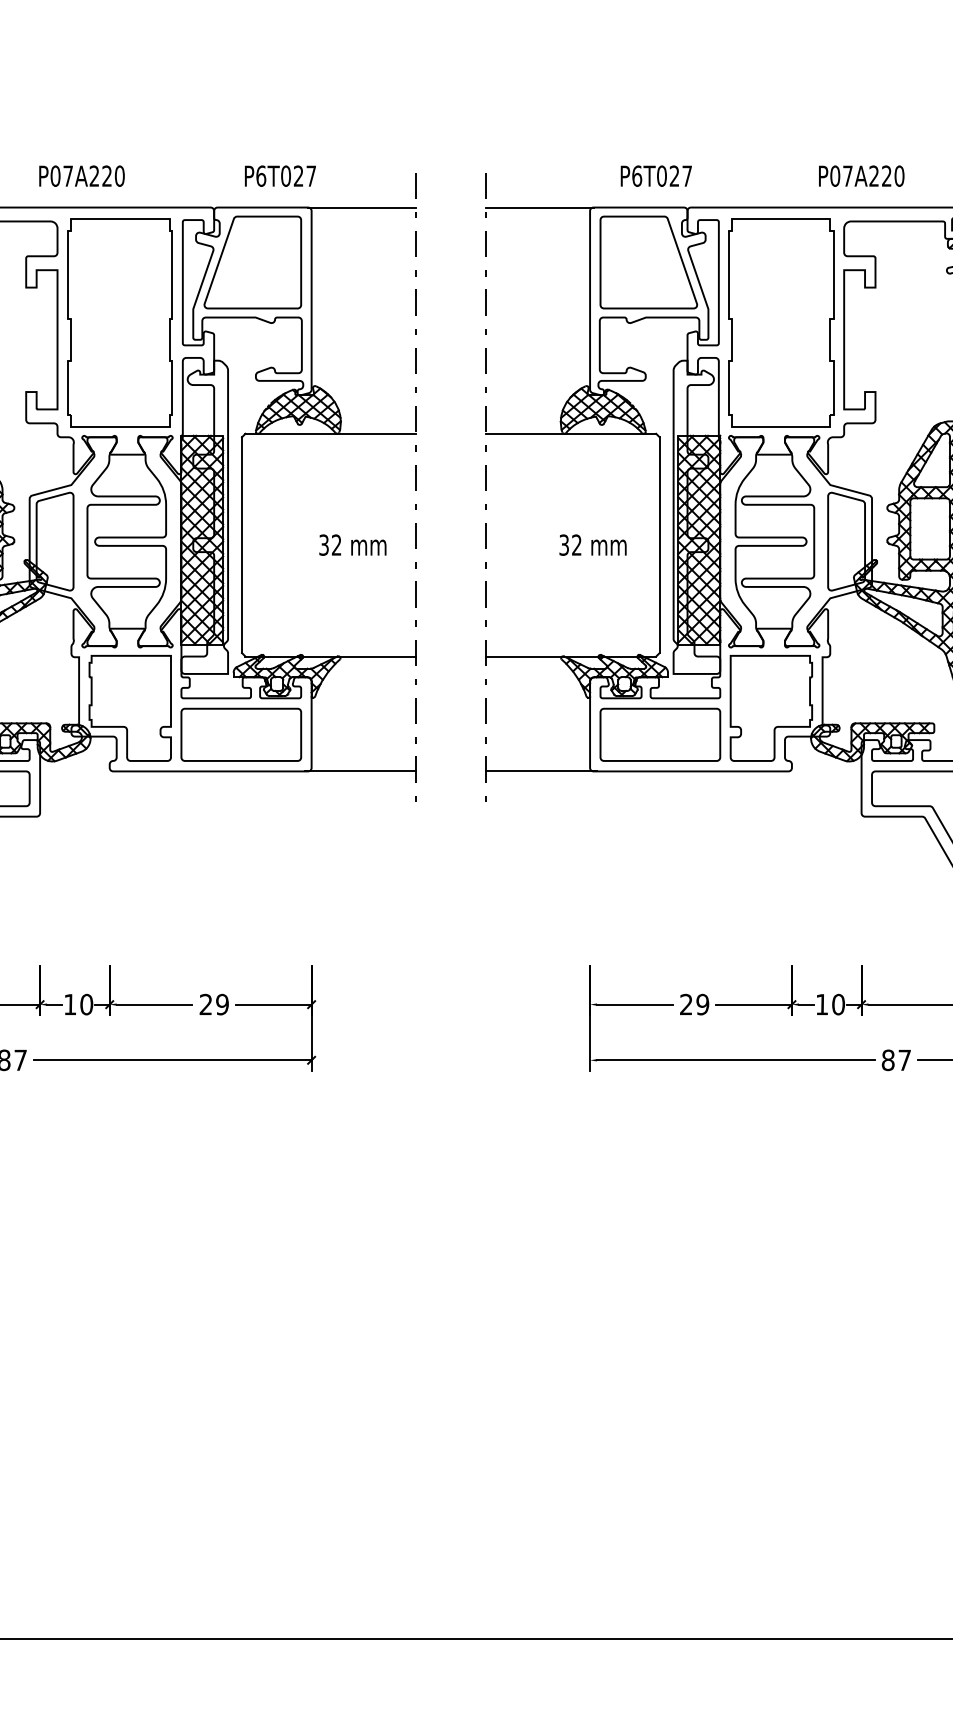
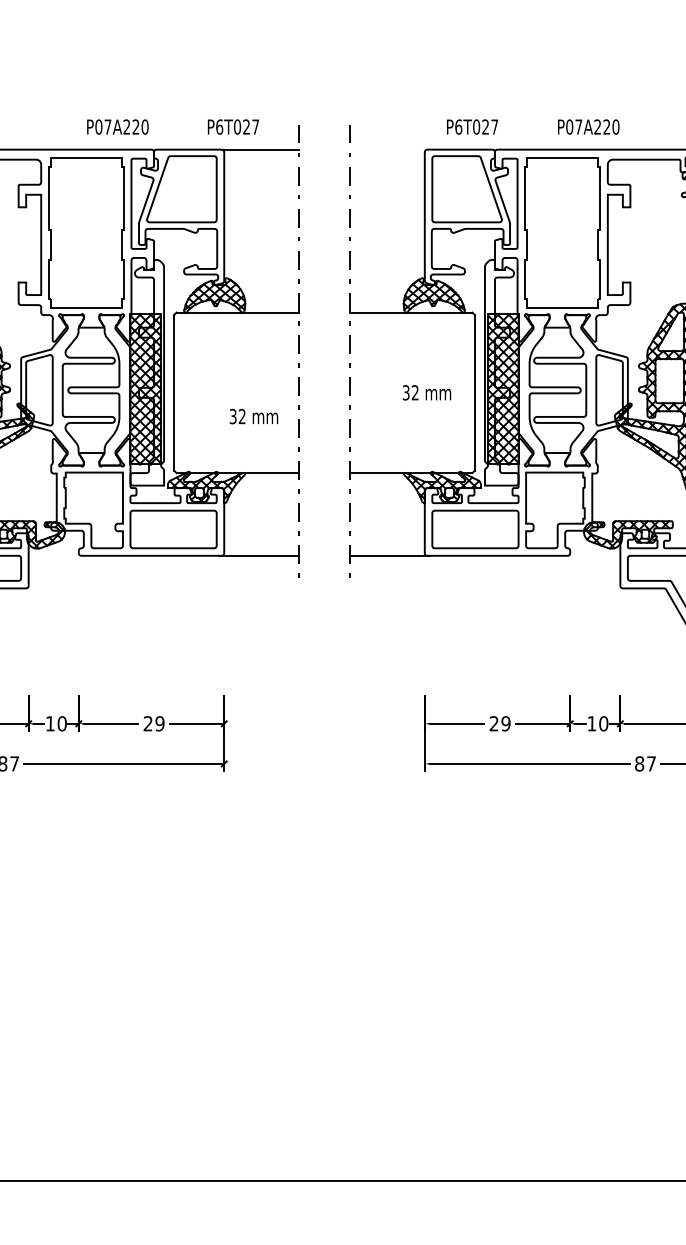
text: (81, 175) -> (117, 126), moved
text: (280, 175) -> (233, 126), moved
text: (861, 175) -> (588, 126), moved
line: (539, 207) -> (388, 149), removed
text: (352, 544) -> (253, 416), moved

